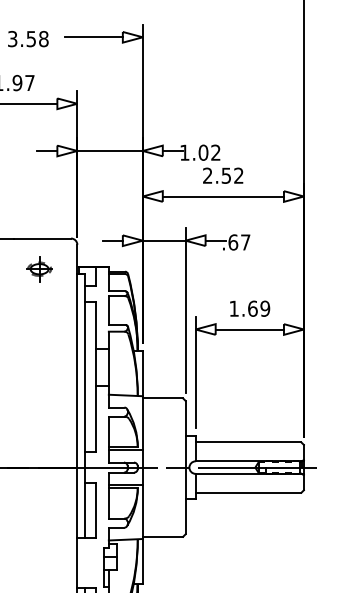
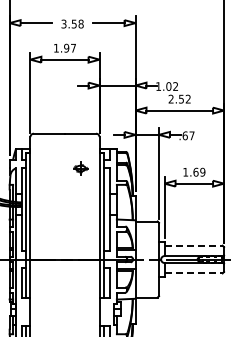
part: (39, 269) -> (80, 168), moved
line: (250, 442) -> (194, 245), solid -> dashed
line: (250, 493) -> (194, 273), solid -> dashed

